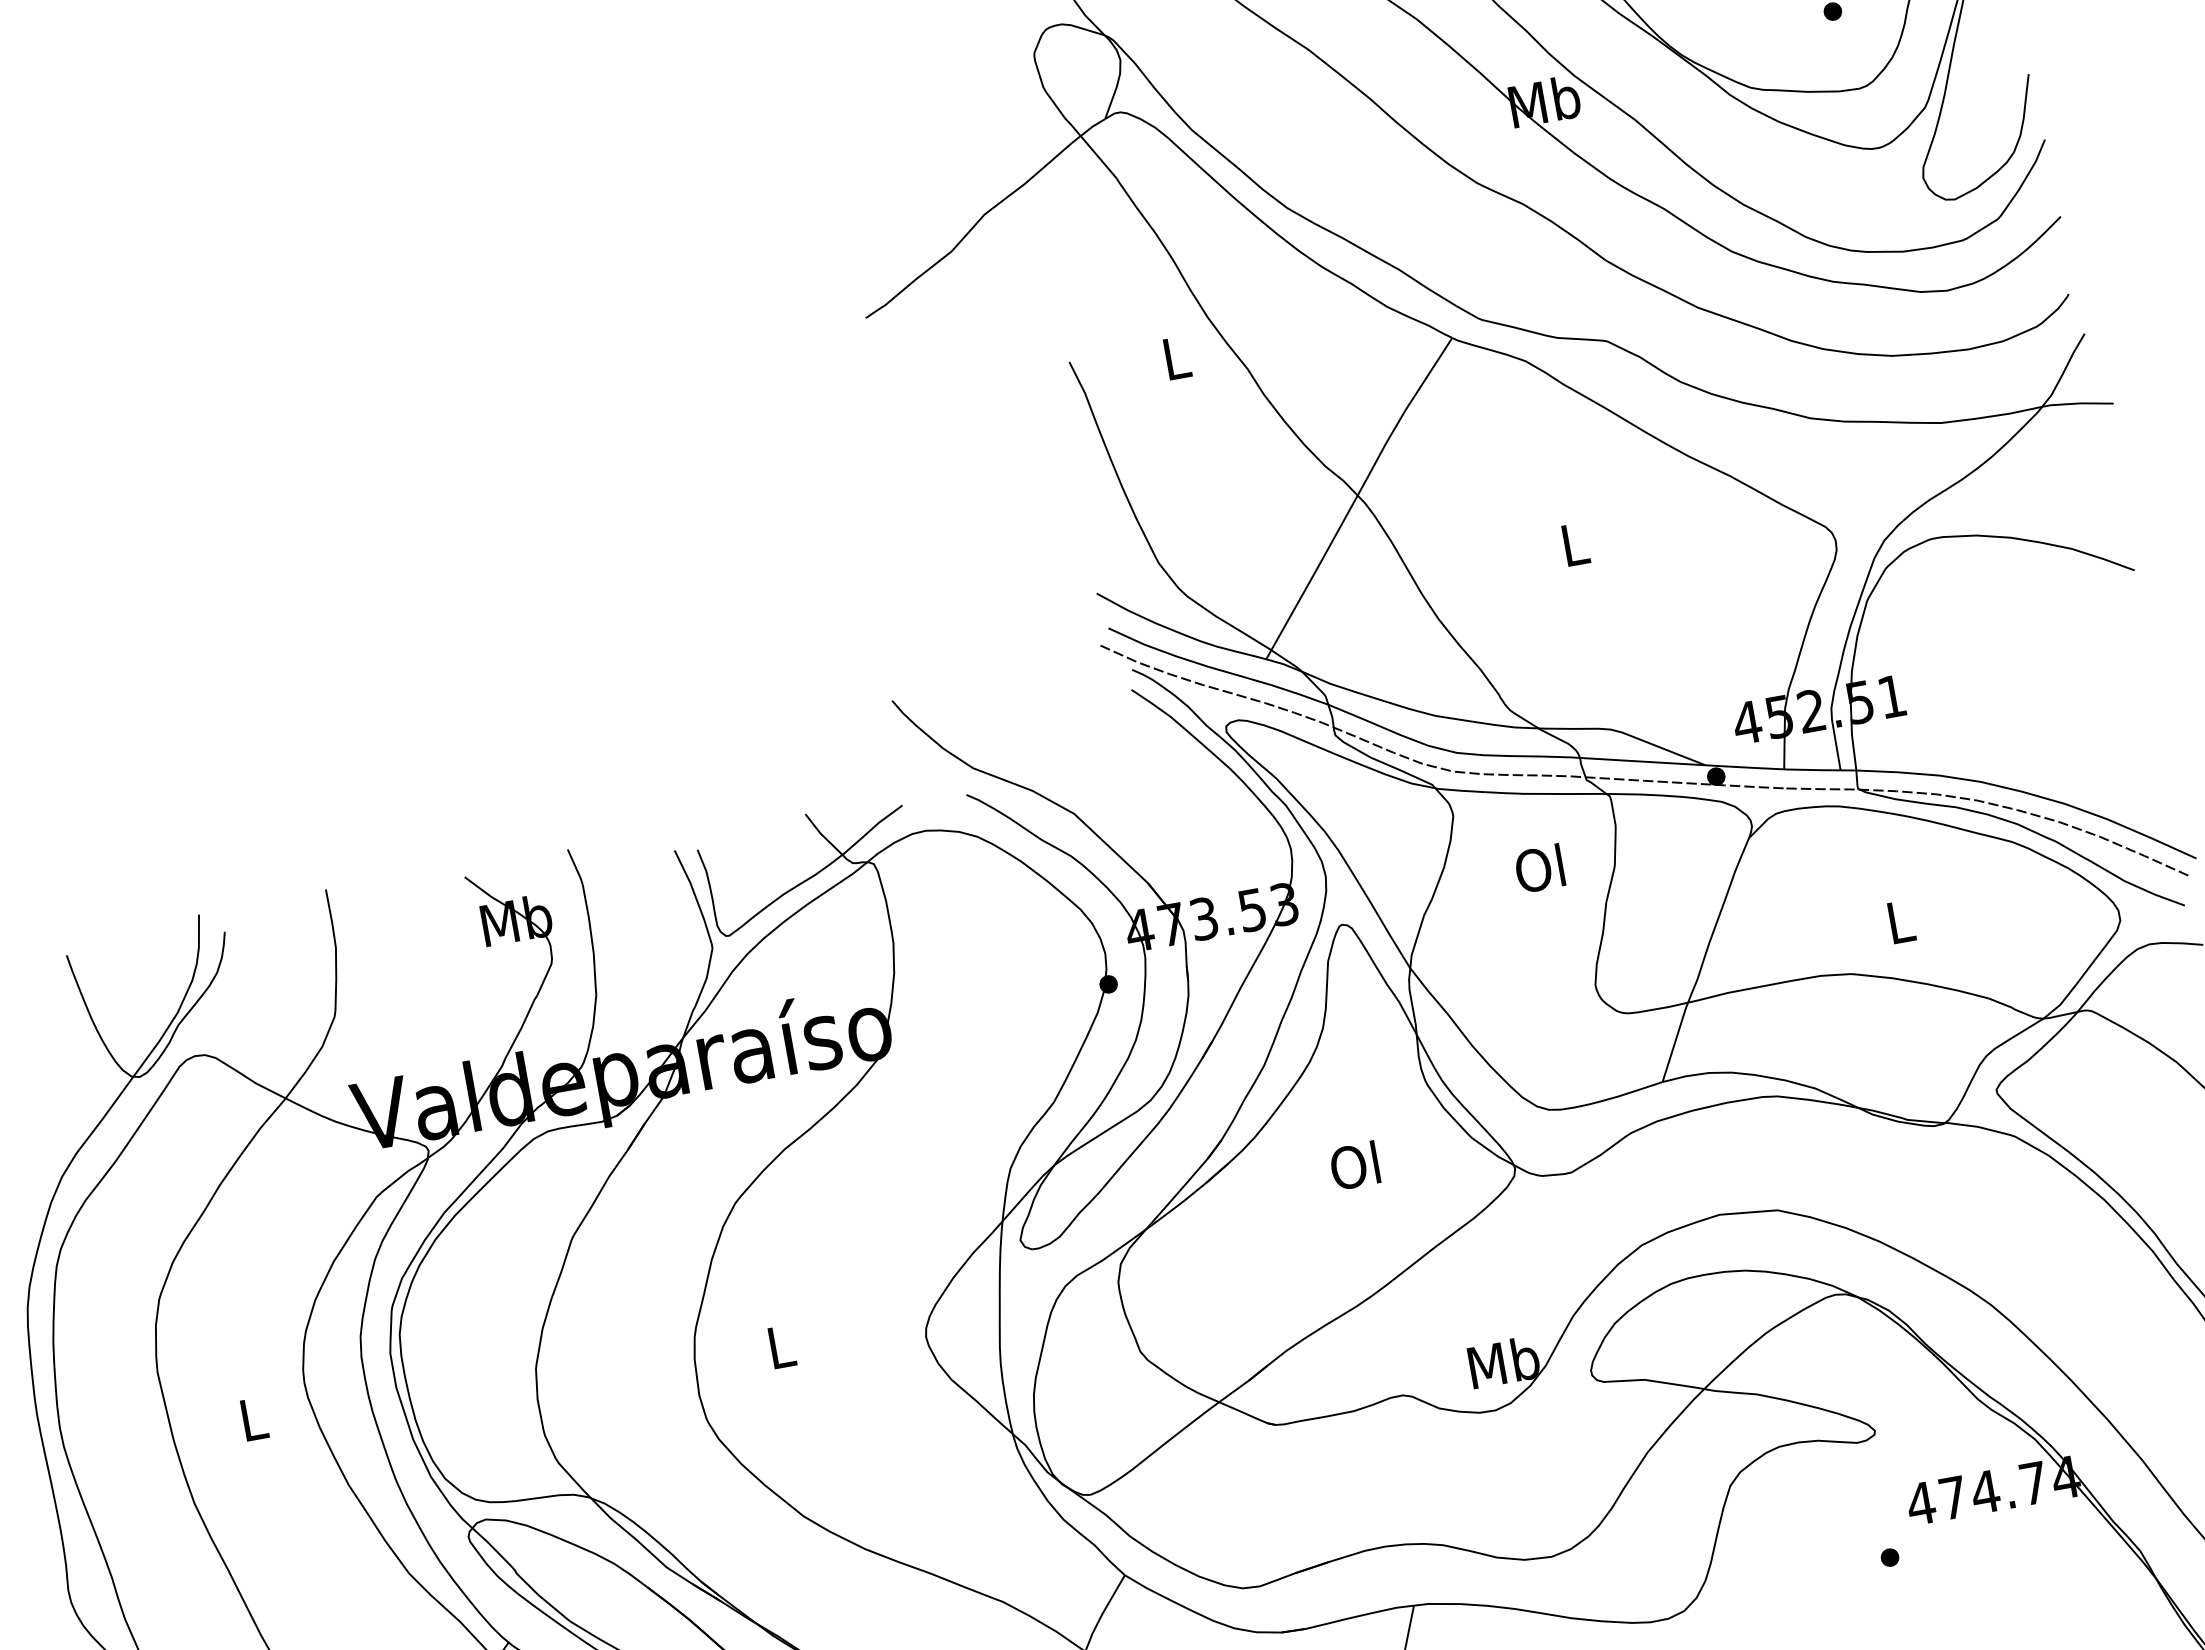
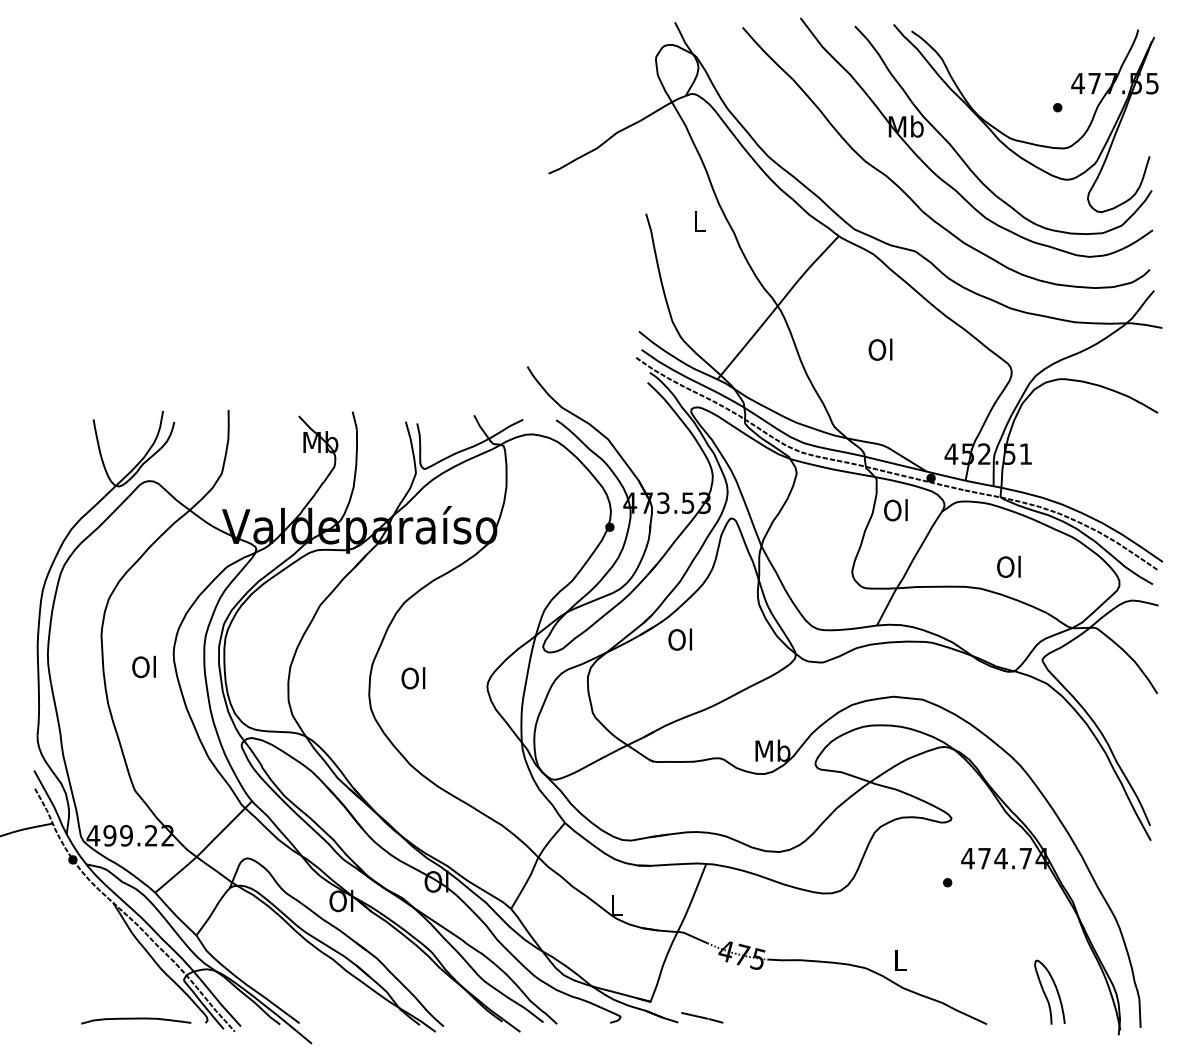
text: (1572, 543) -> (880, 349), L -> Ol
text: (1538, 869) -> (895, 510), moved
text: (1897, 921) -> (1008, 566), L -> Ol
text: (1355, 1165) -> (680, 639), moved
text: (779, 1347) -> (413, 678), L -> Ol
text: (250, 1418) -> (143, 666), L -> Ol

